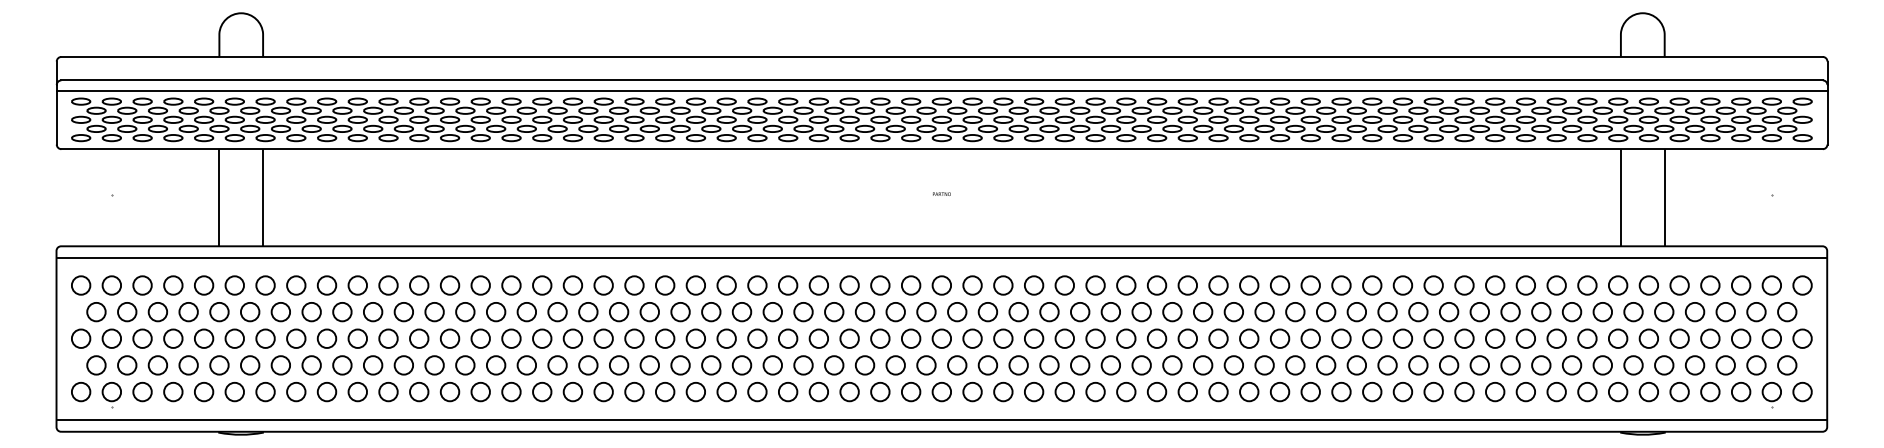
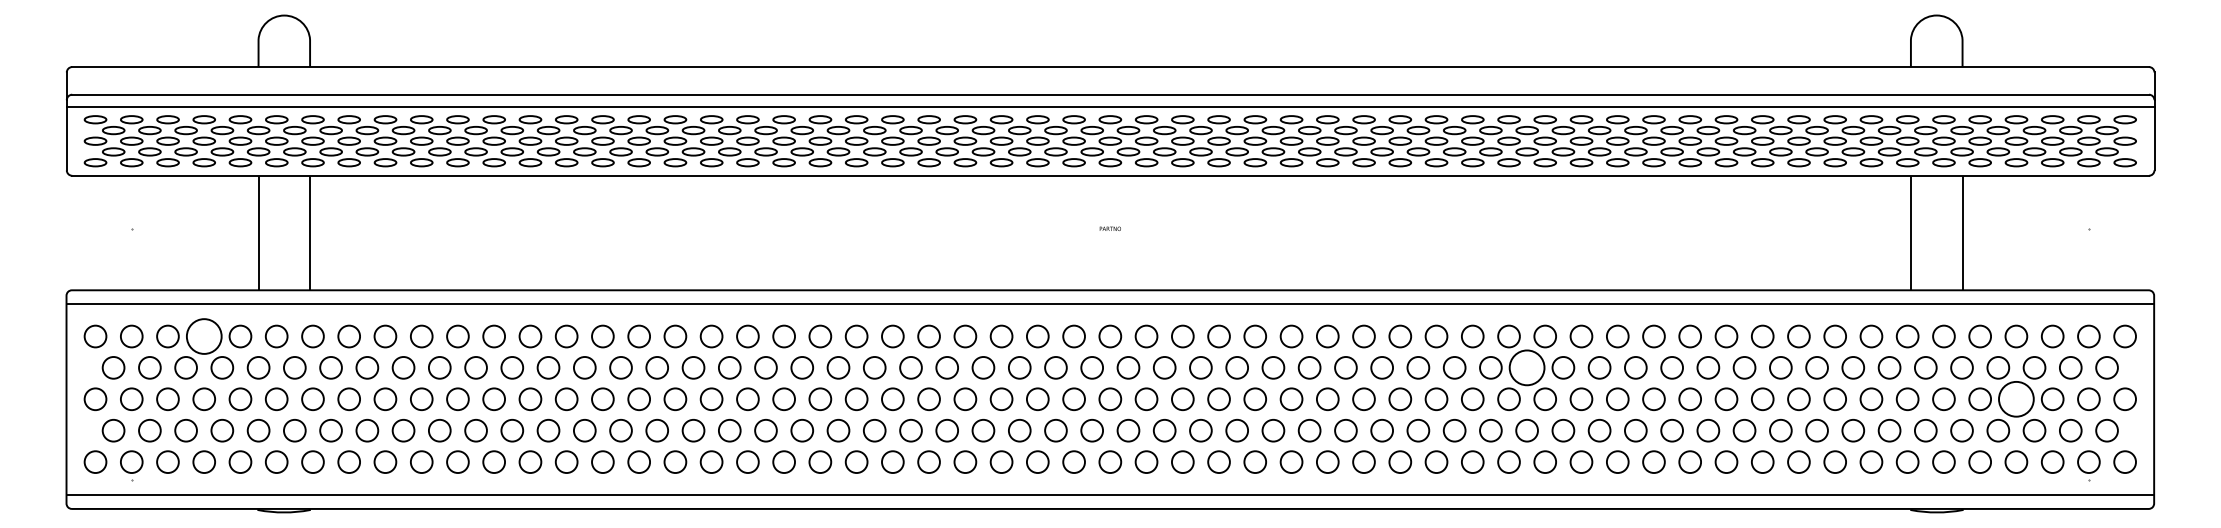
circle: (173, 285) -> (204, 336), size x1.6
circle: (1295, 311) -> (1527, 367), size x1.6
circle: (1710, 338) -> (2016, 398), size x1.6

